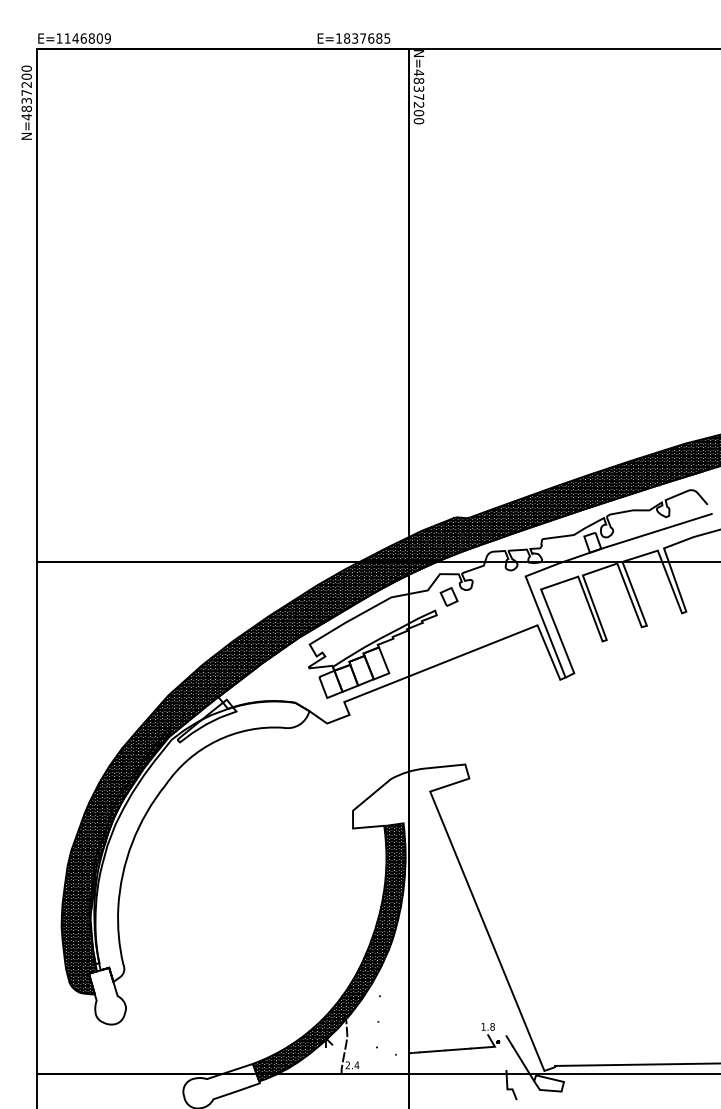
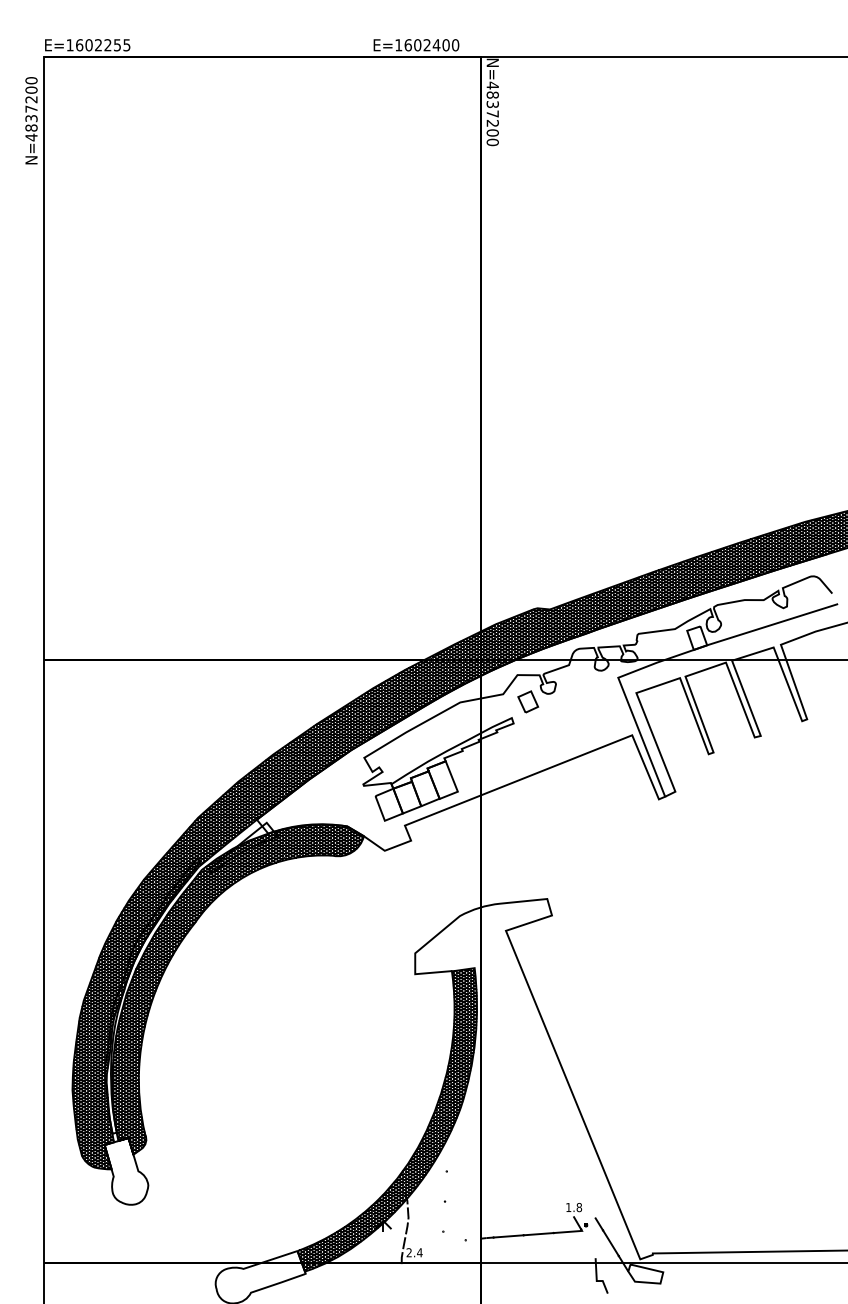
text: (87, 38) -> (102, 45), E=1146809 -> E=1602255
text: (367, 38) -> (432, 45), E=1837685 -> E=1602400
hatch: (201, 841) -> (237, 989), added

